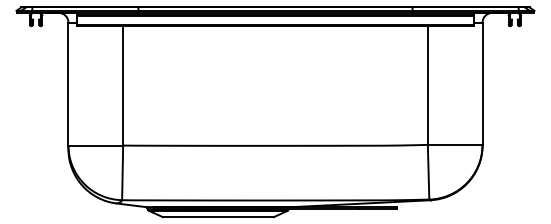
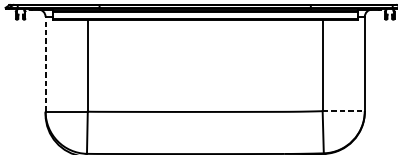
line: (68, 83) -> (45, 63), solid -> dashed
line: (455, 144) -> (343, 110), solid -> dashed

